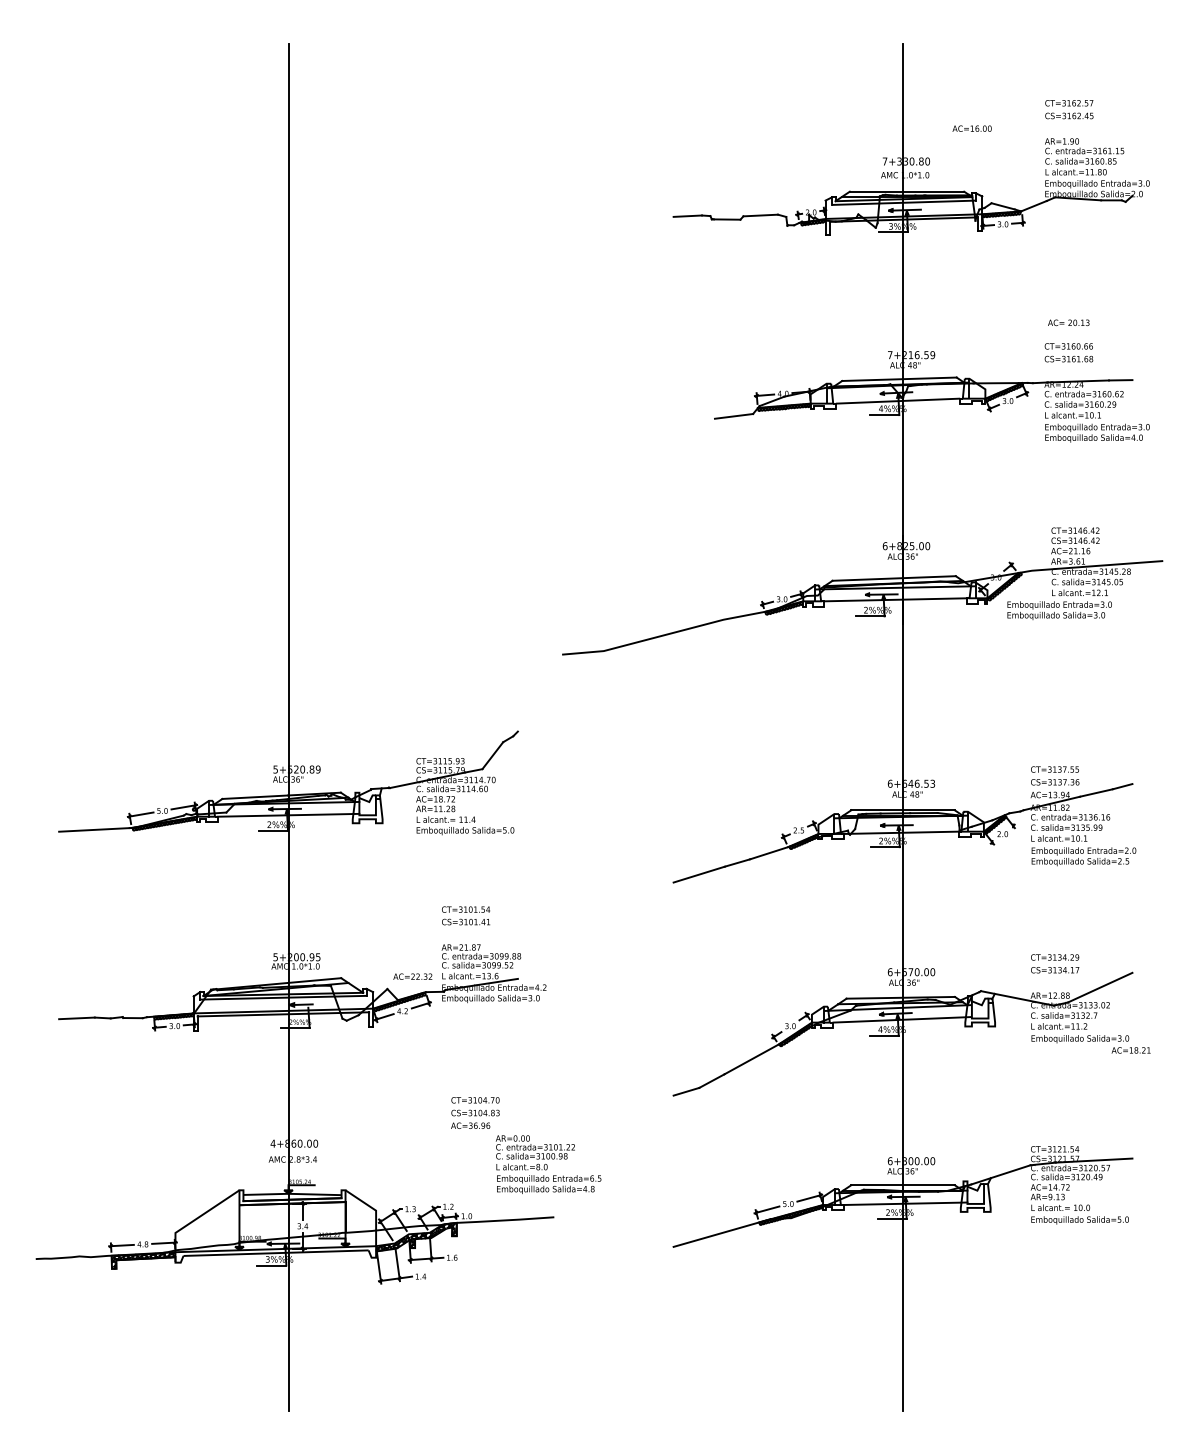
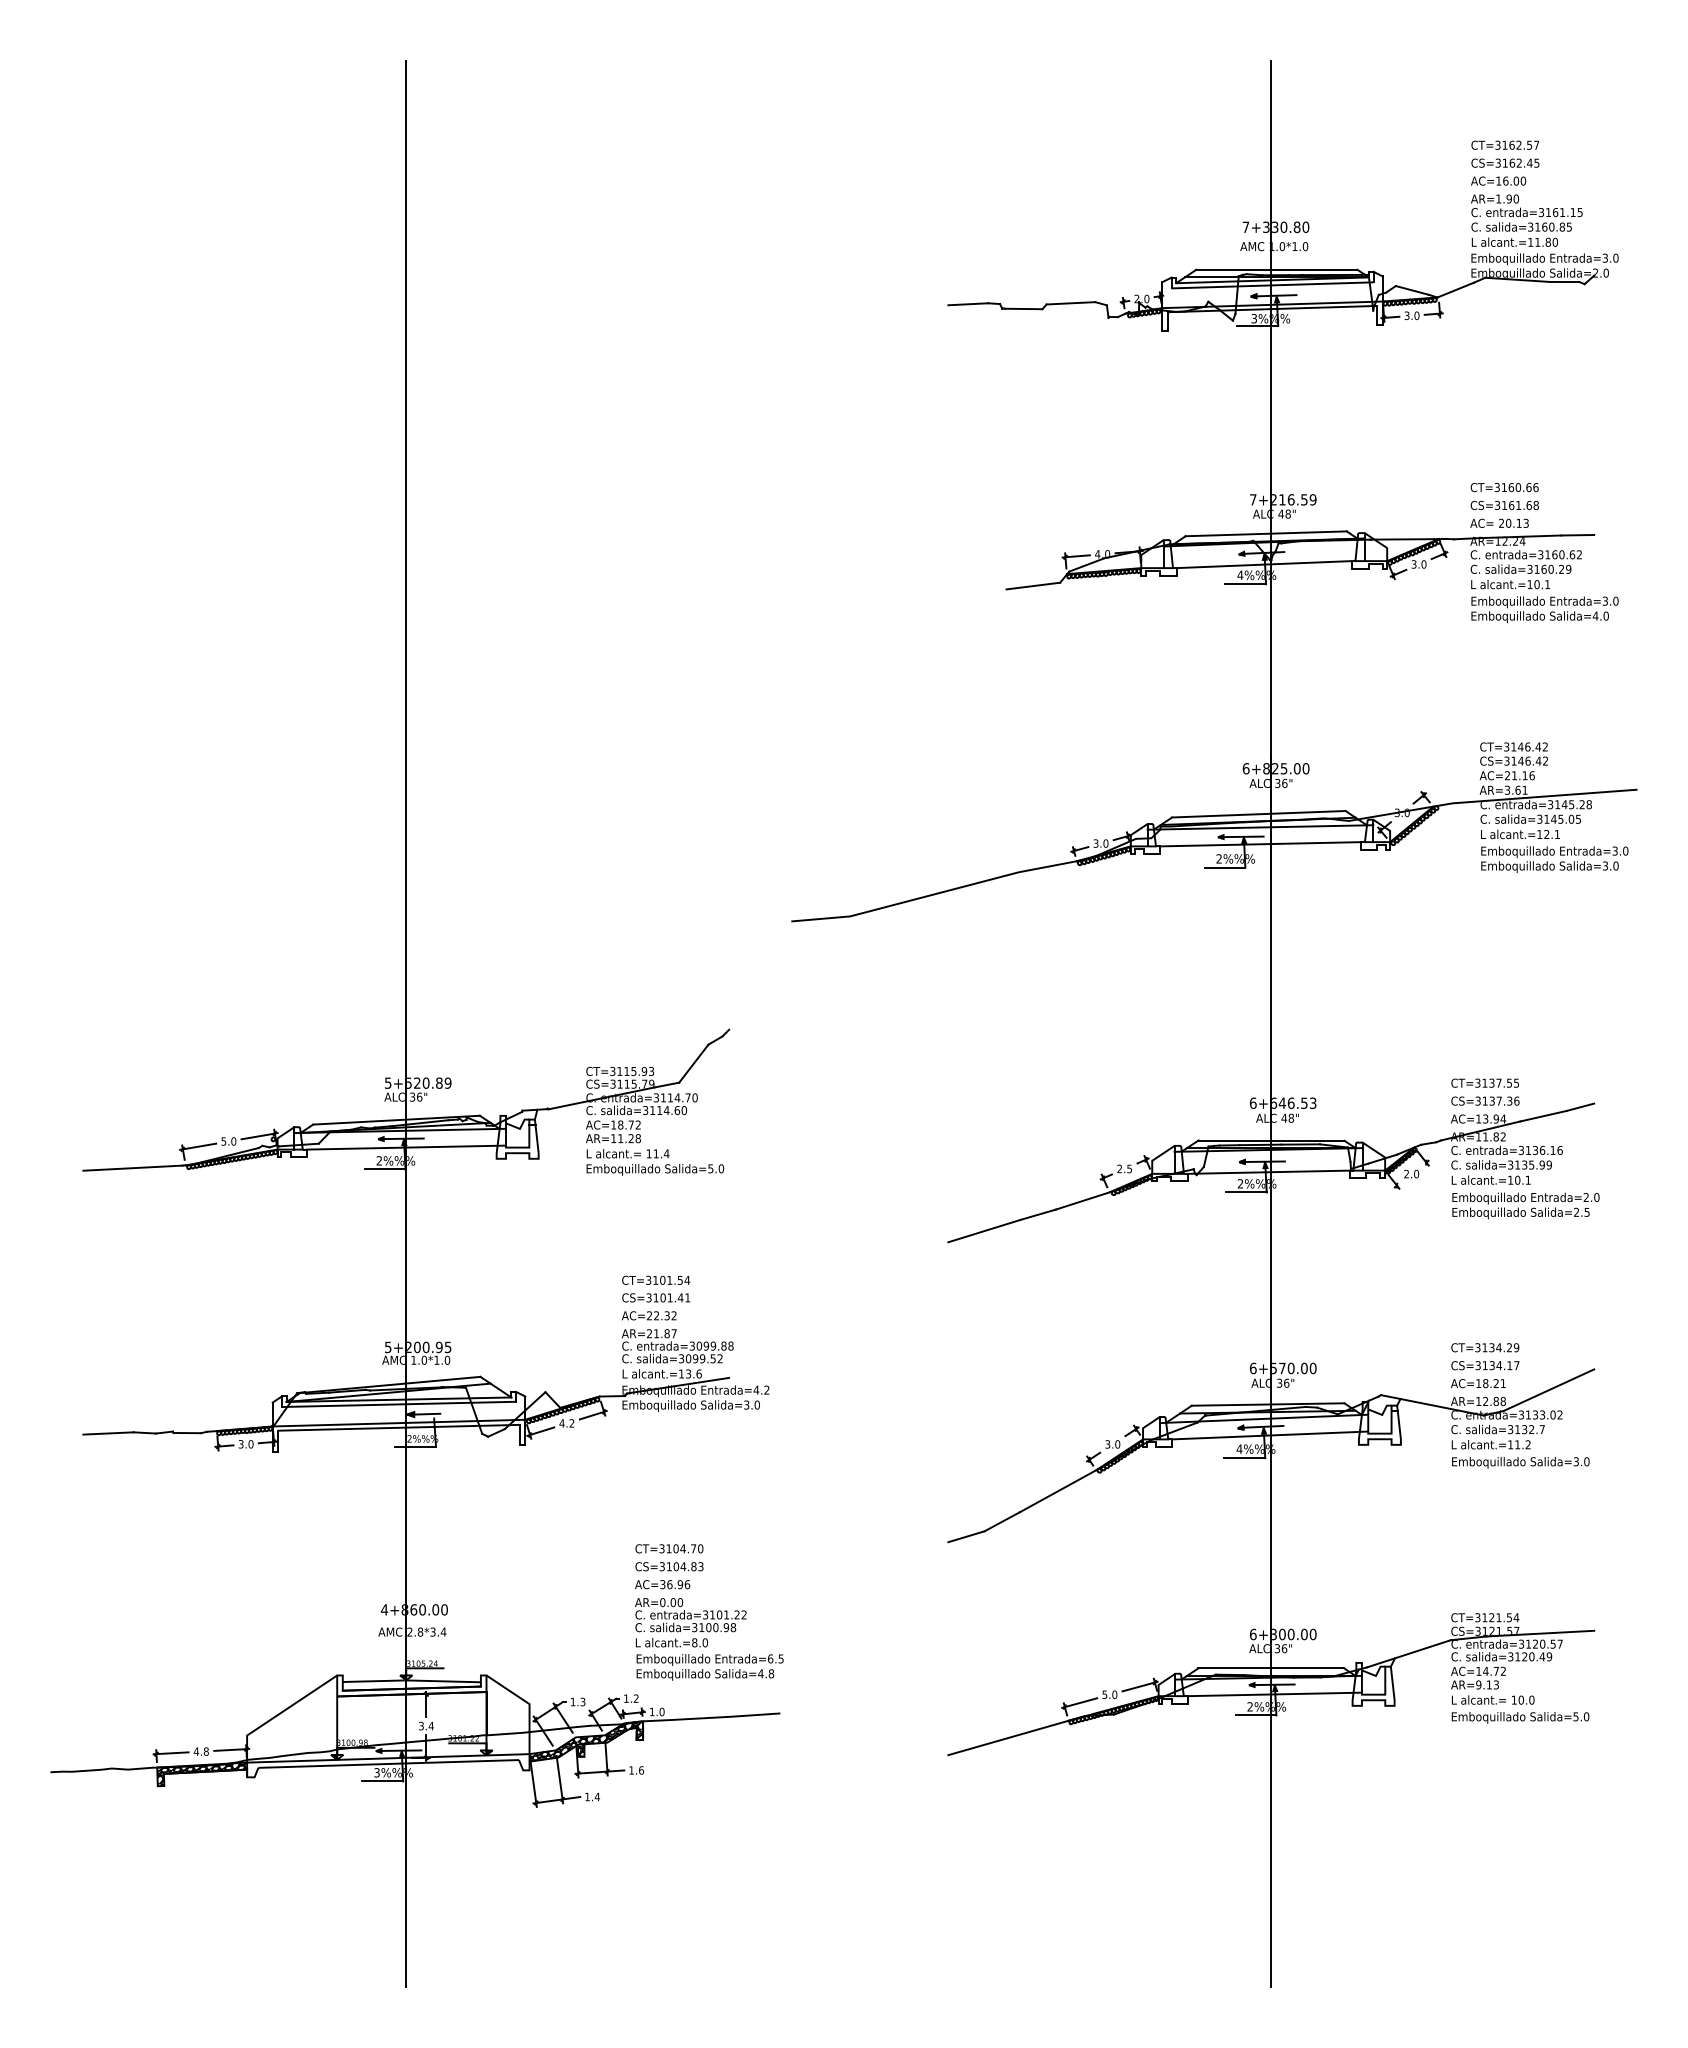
text: (972, 128) -> (1498, 180), moved
text: (1068, 322) -> (1499, 522), moved
text: (1059, 610) -> (1554, 859), moved
text: (413, 976) -> (649, 1315), moved
text: (1131, 1050) -> (1478, 1383), moved
text: (548, 1164) -> (709, 1639), moved

